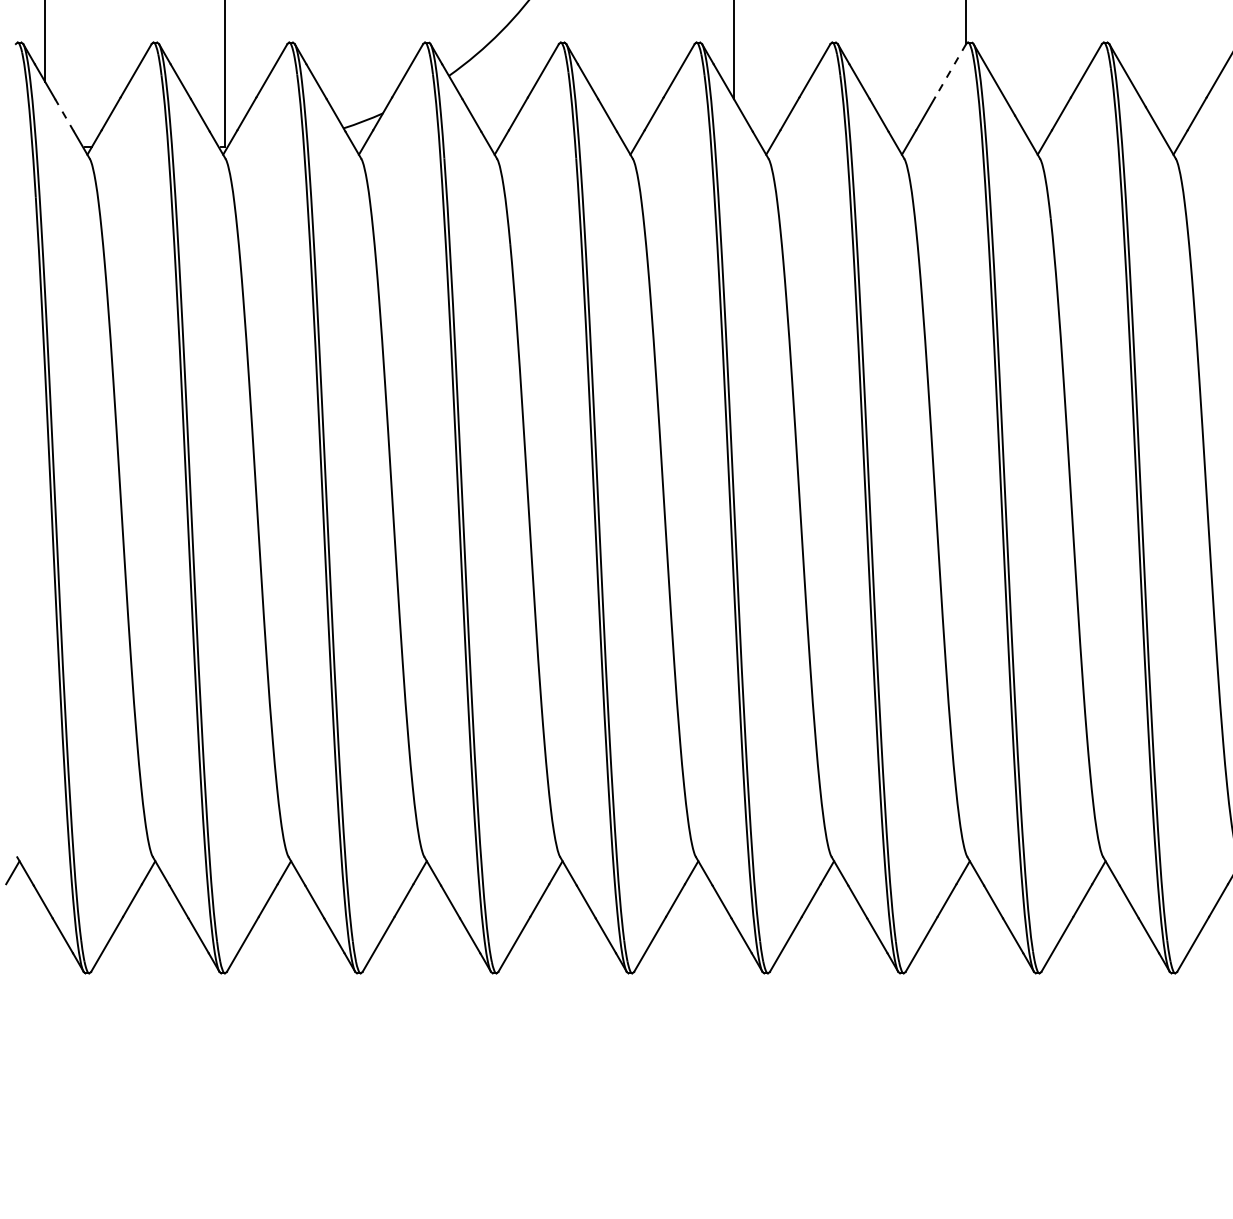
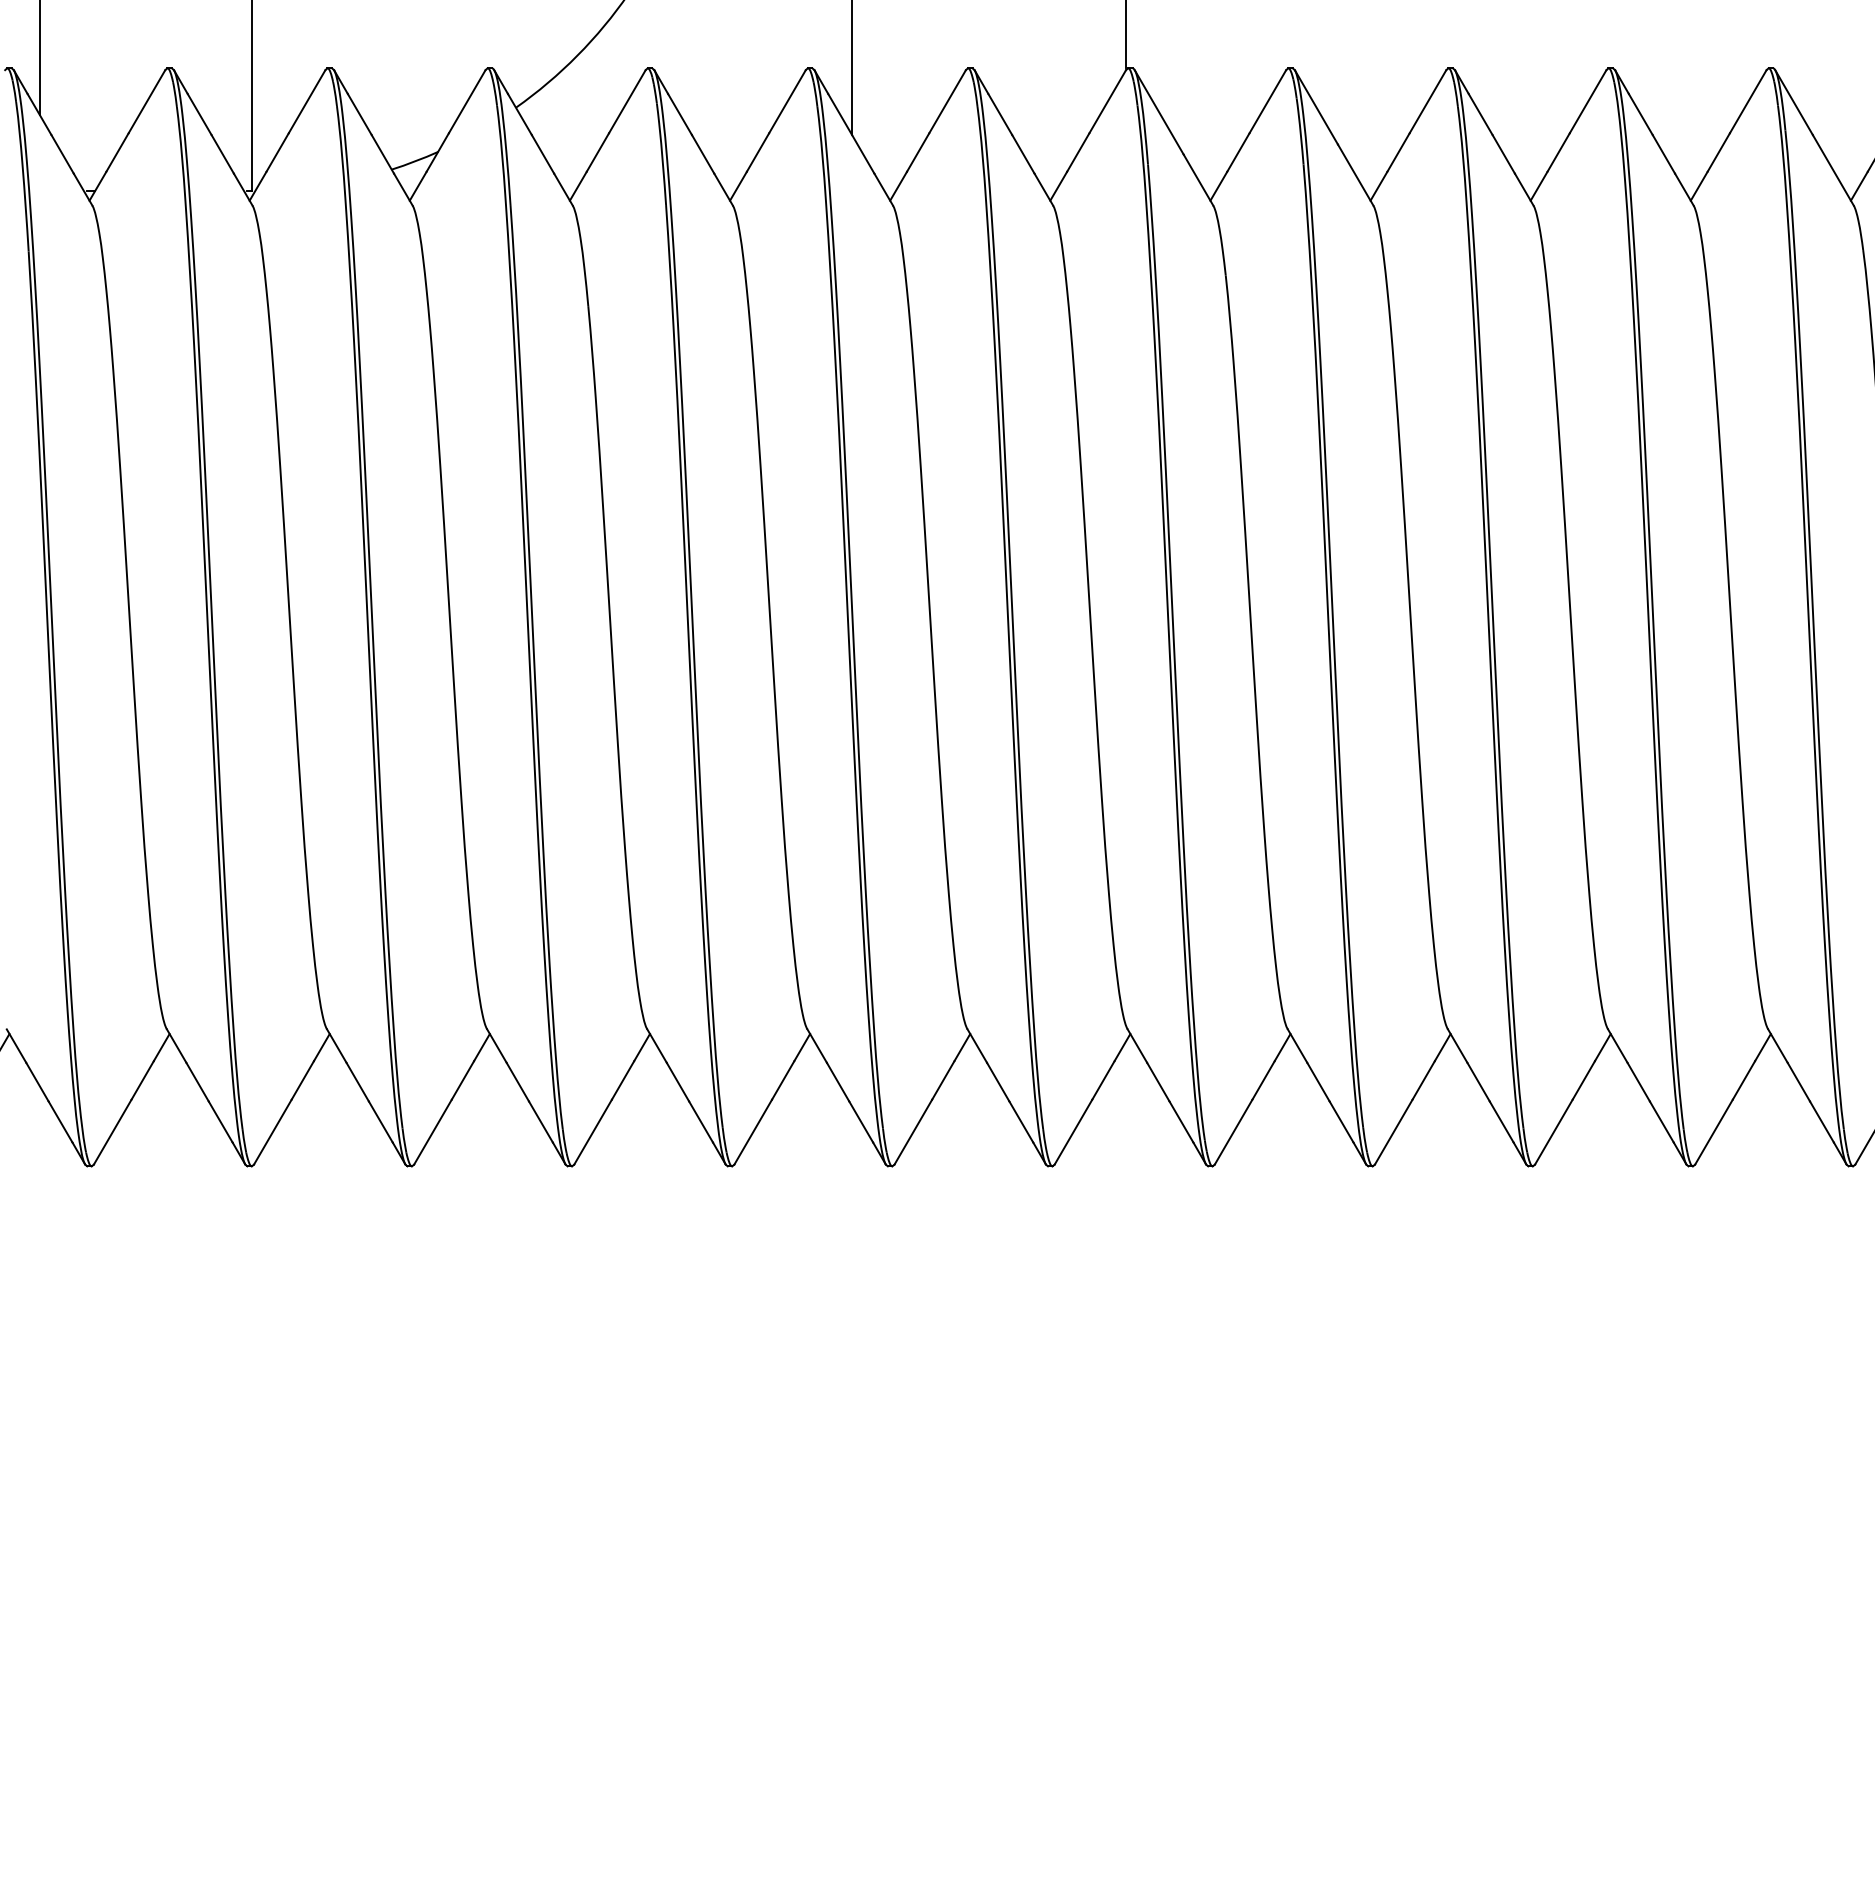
line: (950, 71) -> (1107, 102), dashed -> solid
line: (64, 114) -> (62, 153), dashed -> solid

